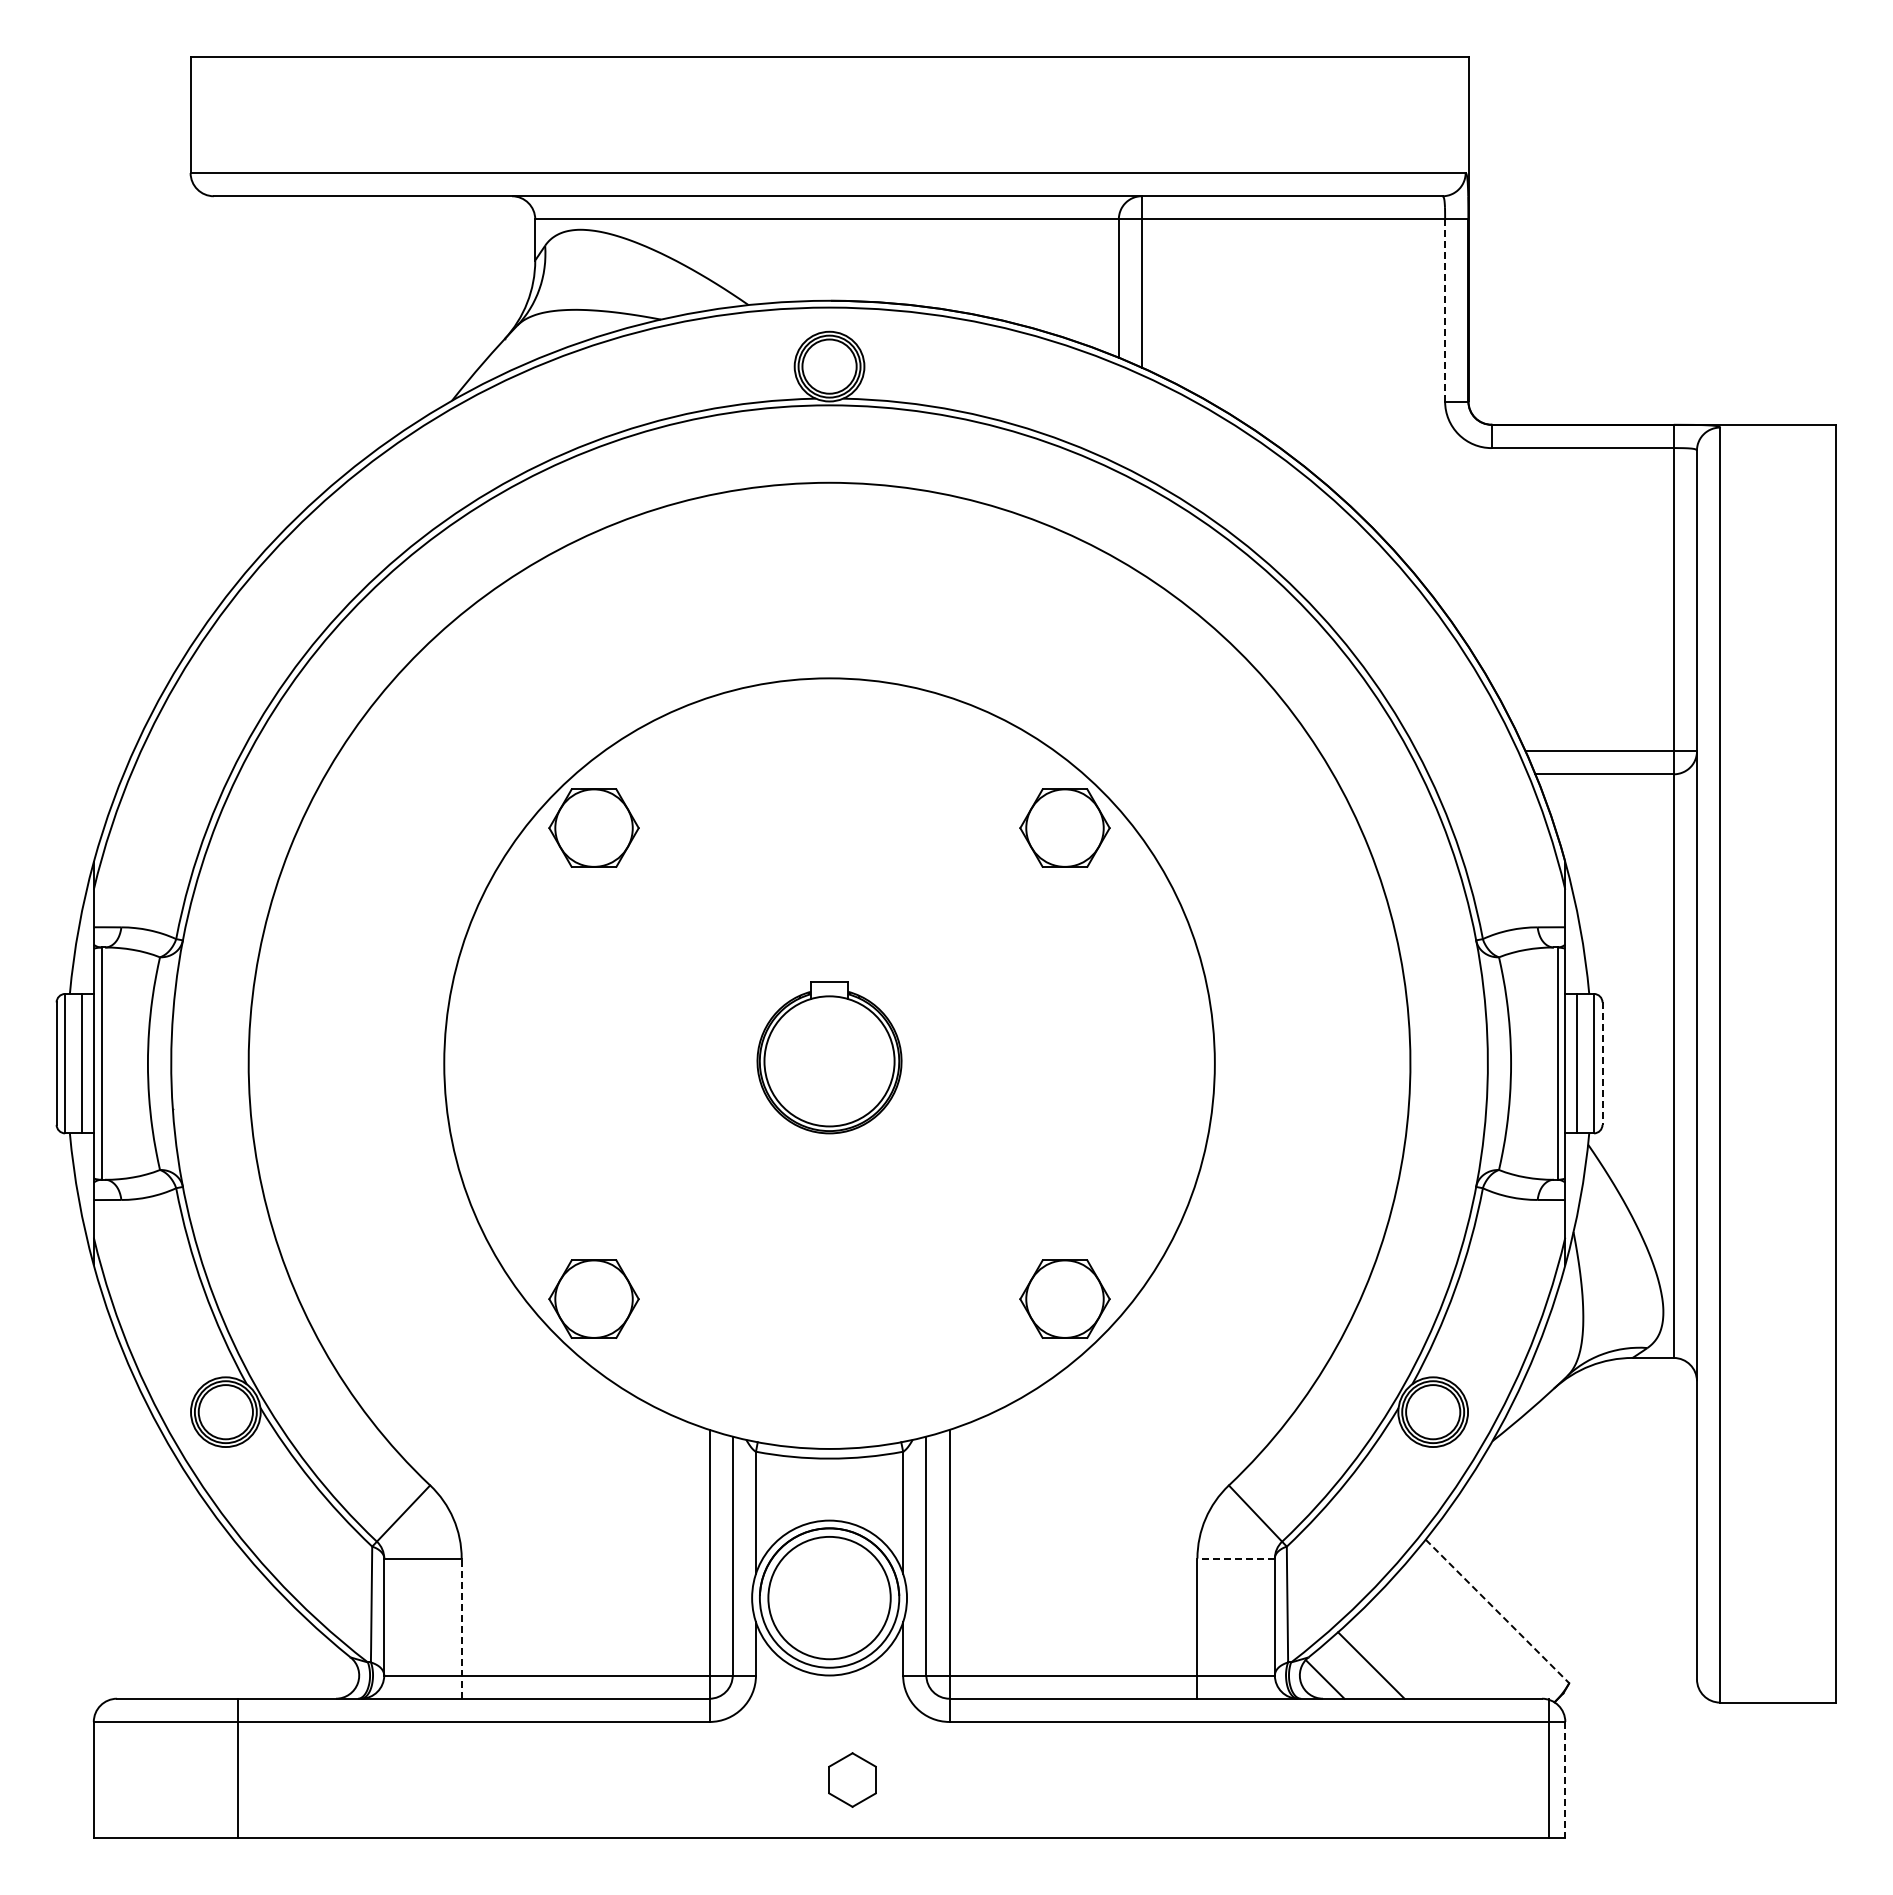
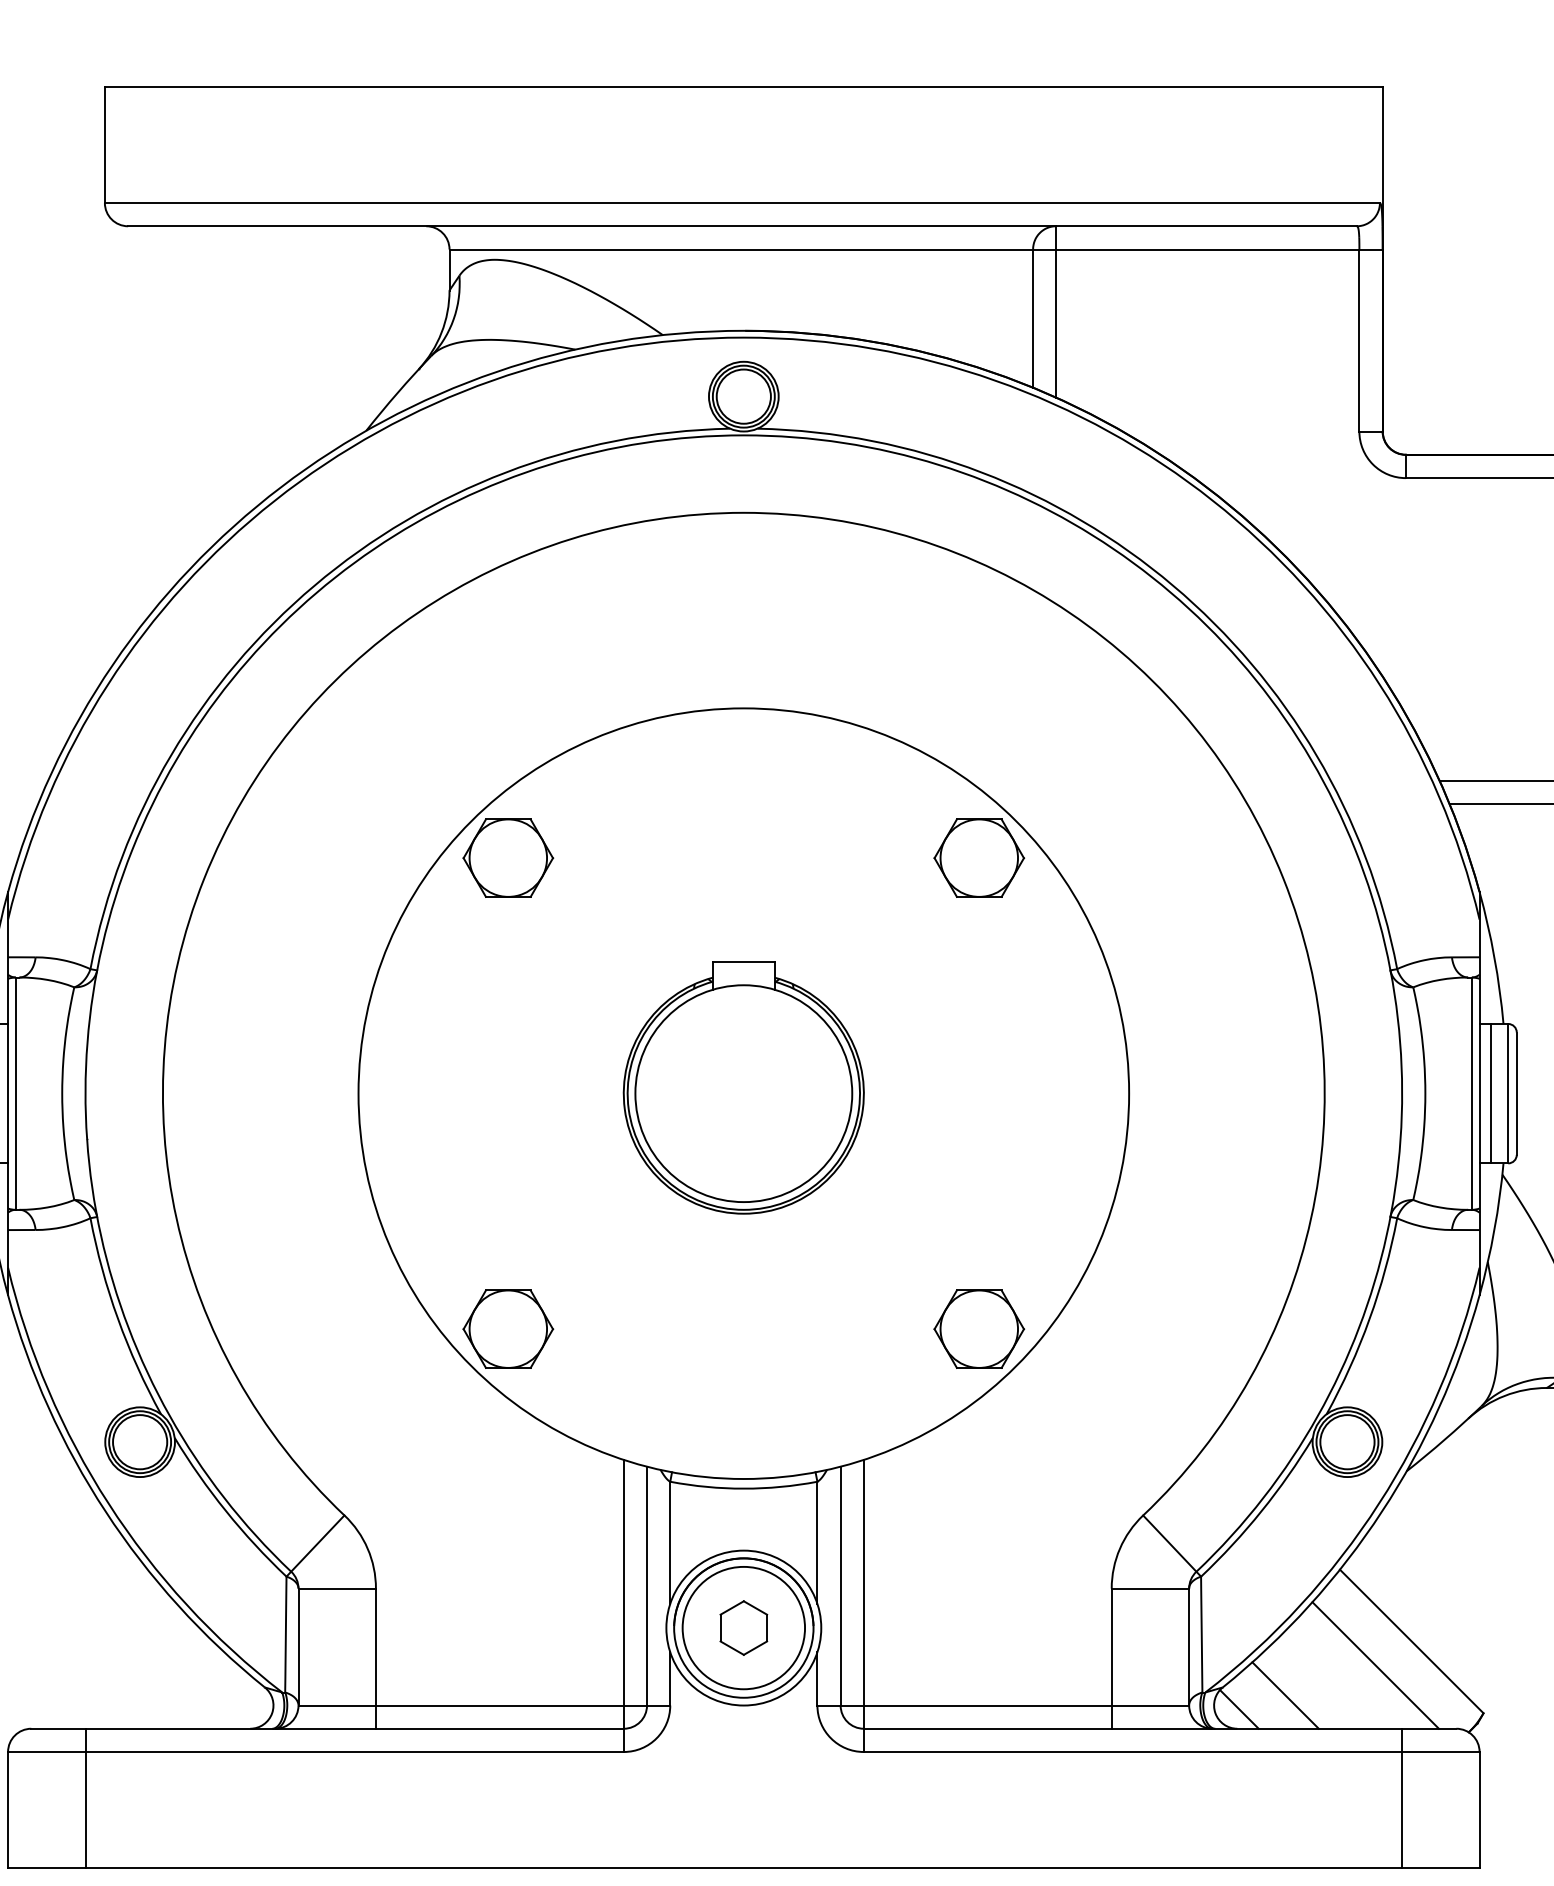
line: (1445, 310) -> (1359, 340), dashed -> solid
part: (829, 1057) -> (743, 1087), size x1.67
line: (1602, 1064) -> (1516, 1094), dashed -> solid
line: (1236, 1558) -> (1150, 1588), dashed -> solid
line: (1497, 1611) -> (1411, 1641), dashed -> solid
line: (461, 1628) -> (375, 1658), dashed -> solid
line: (1461, 1635) -> (1375, 1665), added
line: (238, 1768) -> (85, 1798), moved
line: (1548, 1768) -> (1401, 1798), moved
part: (852, 1779) -> (743, 1627), moved
line: (1565, 1780) -> (1479, 1810), dashed -> solid

